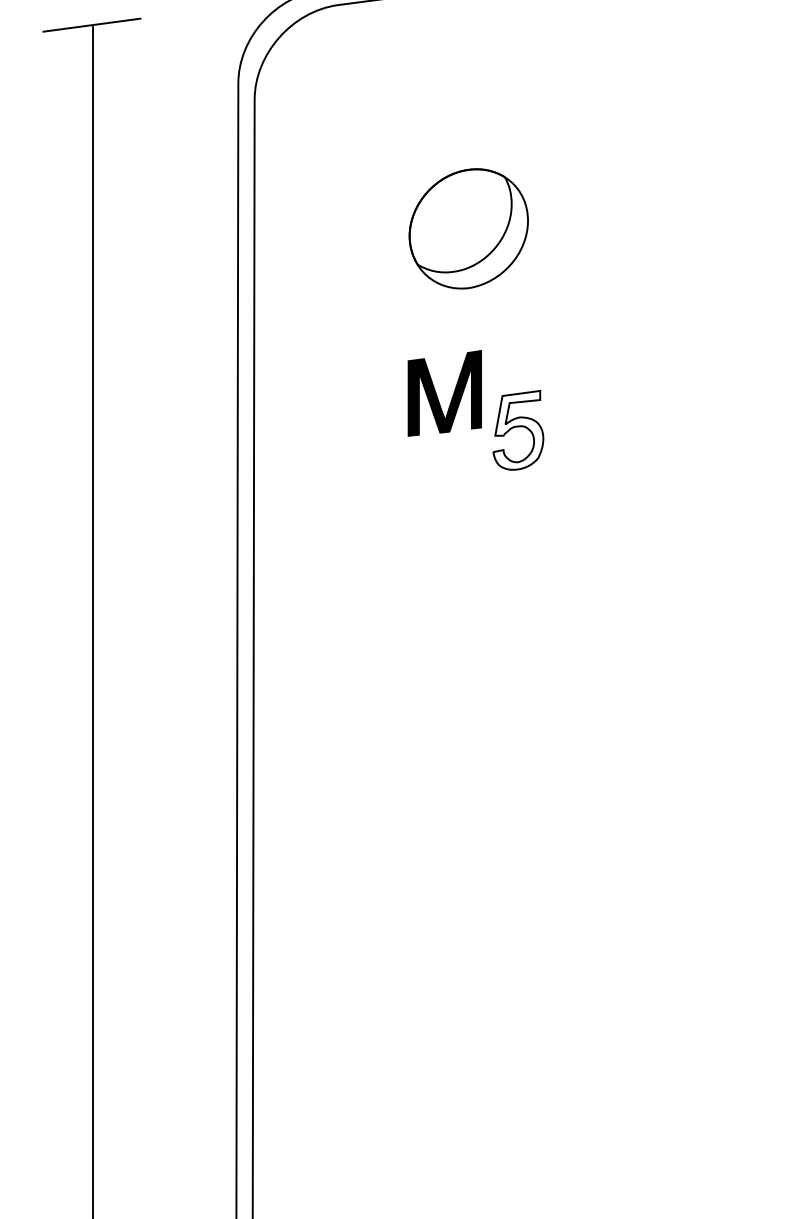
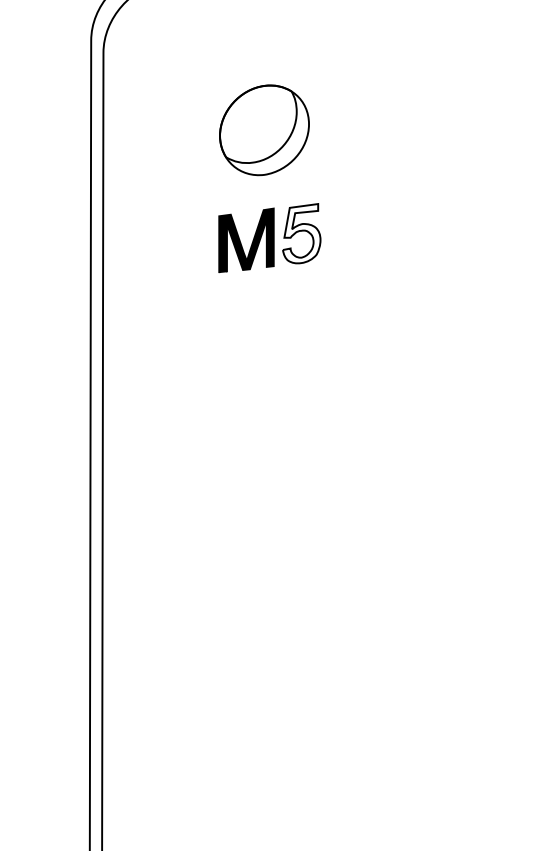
part: (468, 228) -> (264, 130), moved
part: (437, 395) -> (240, 242), moved
part: (518, 430) -> (301, 233), moved

